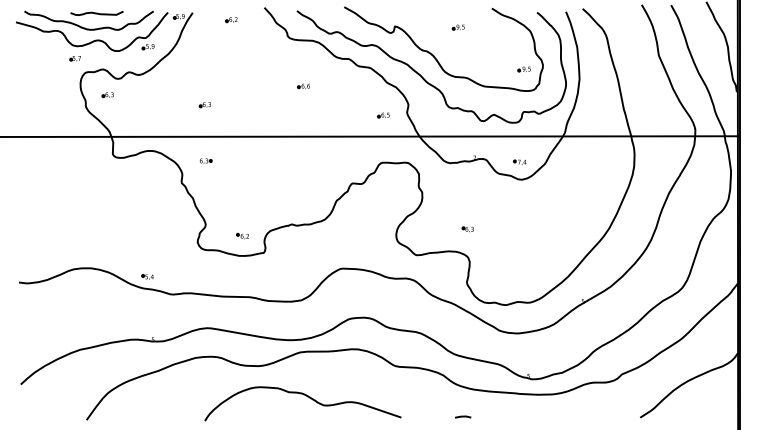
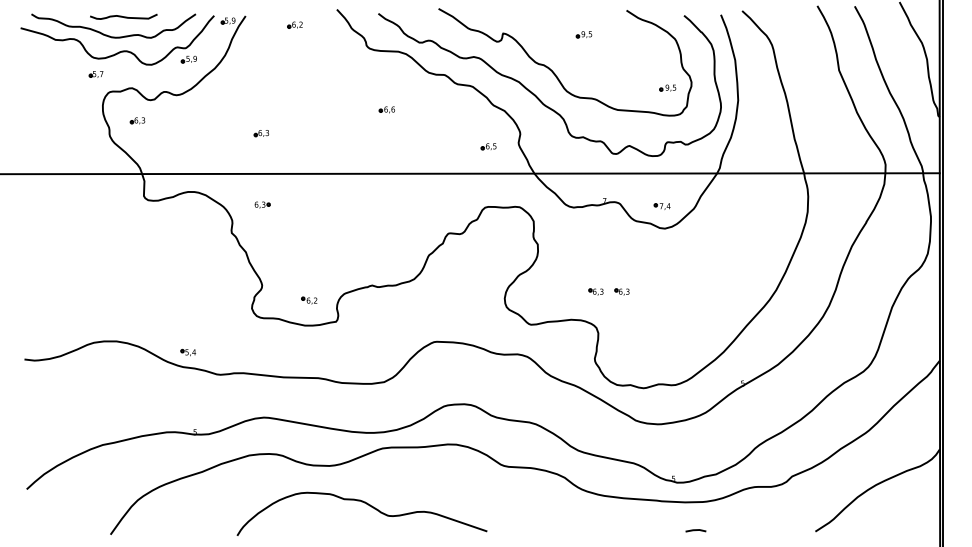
part: (487, 229) -> (621, 291), added
curve: (306, 396) -> (366, 504), moved
line: (462, 416) -> (695, 530), moved

